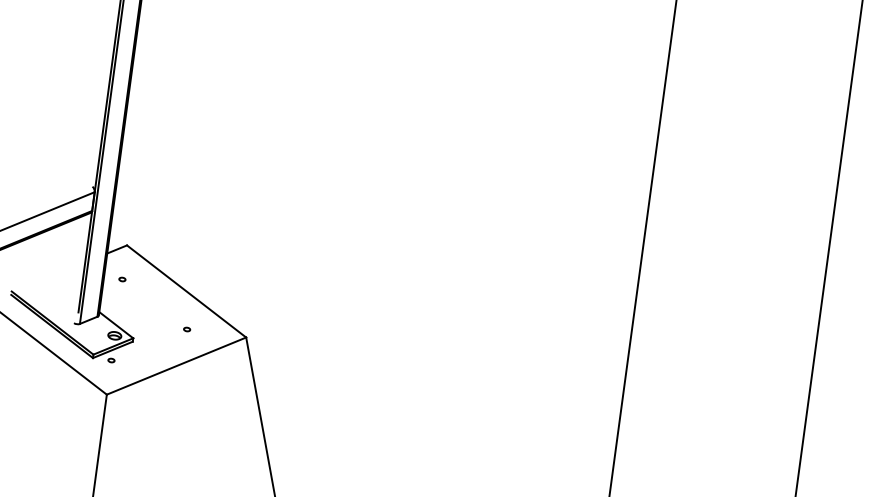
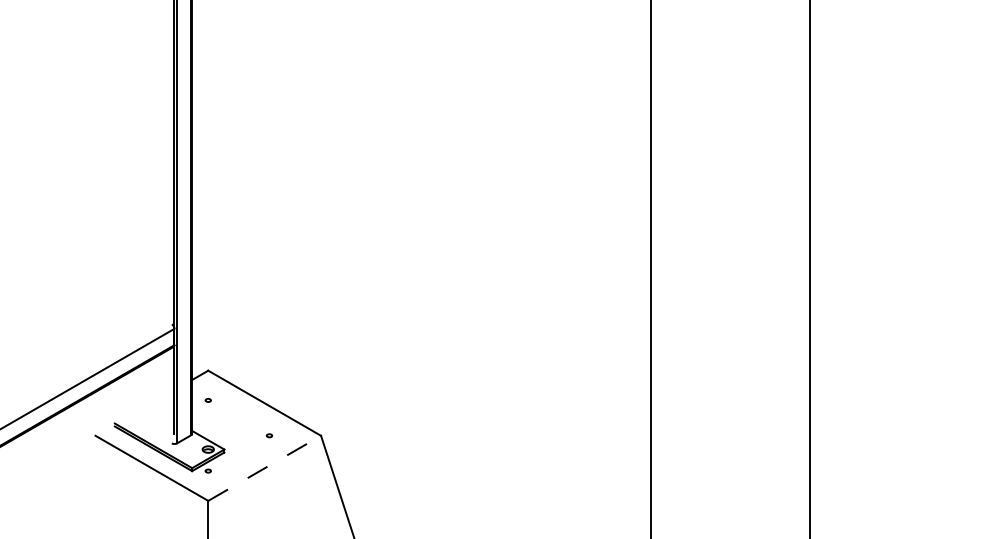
line: (177, 366) -> (265, 468), solid -> dashed

